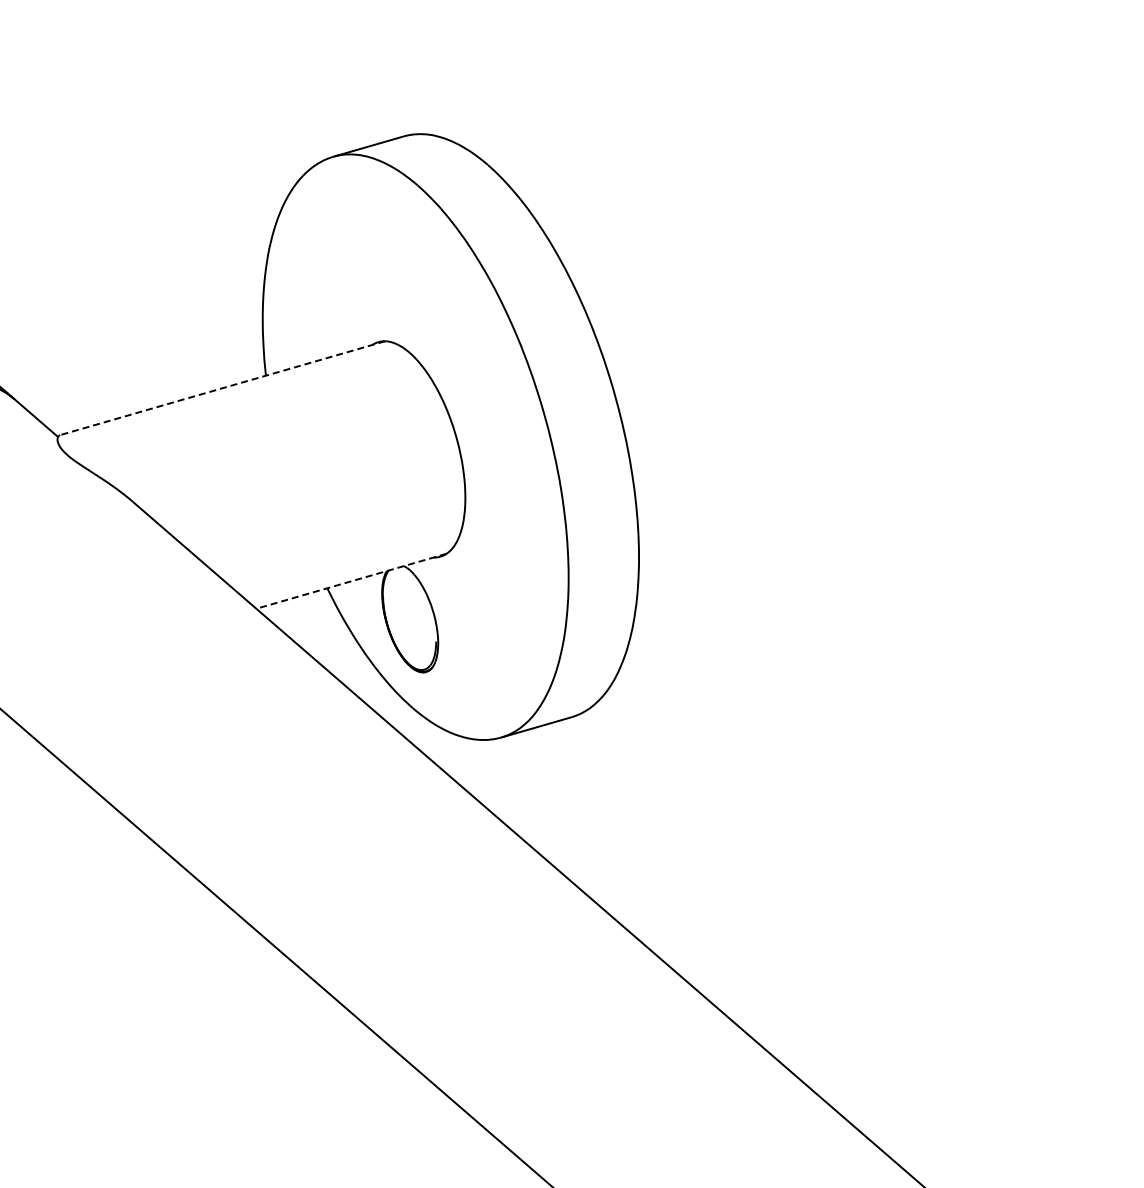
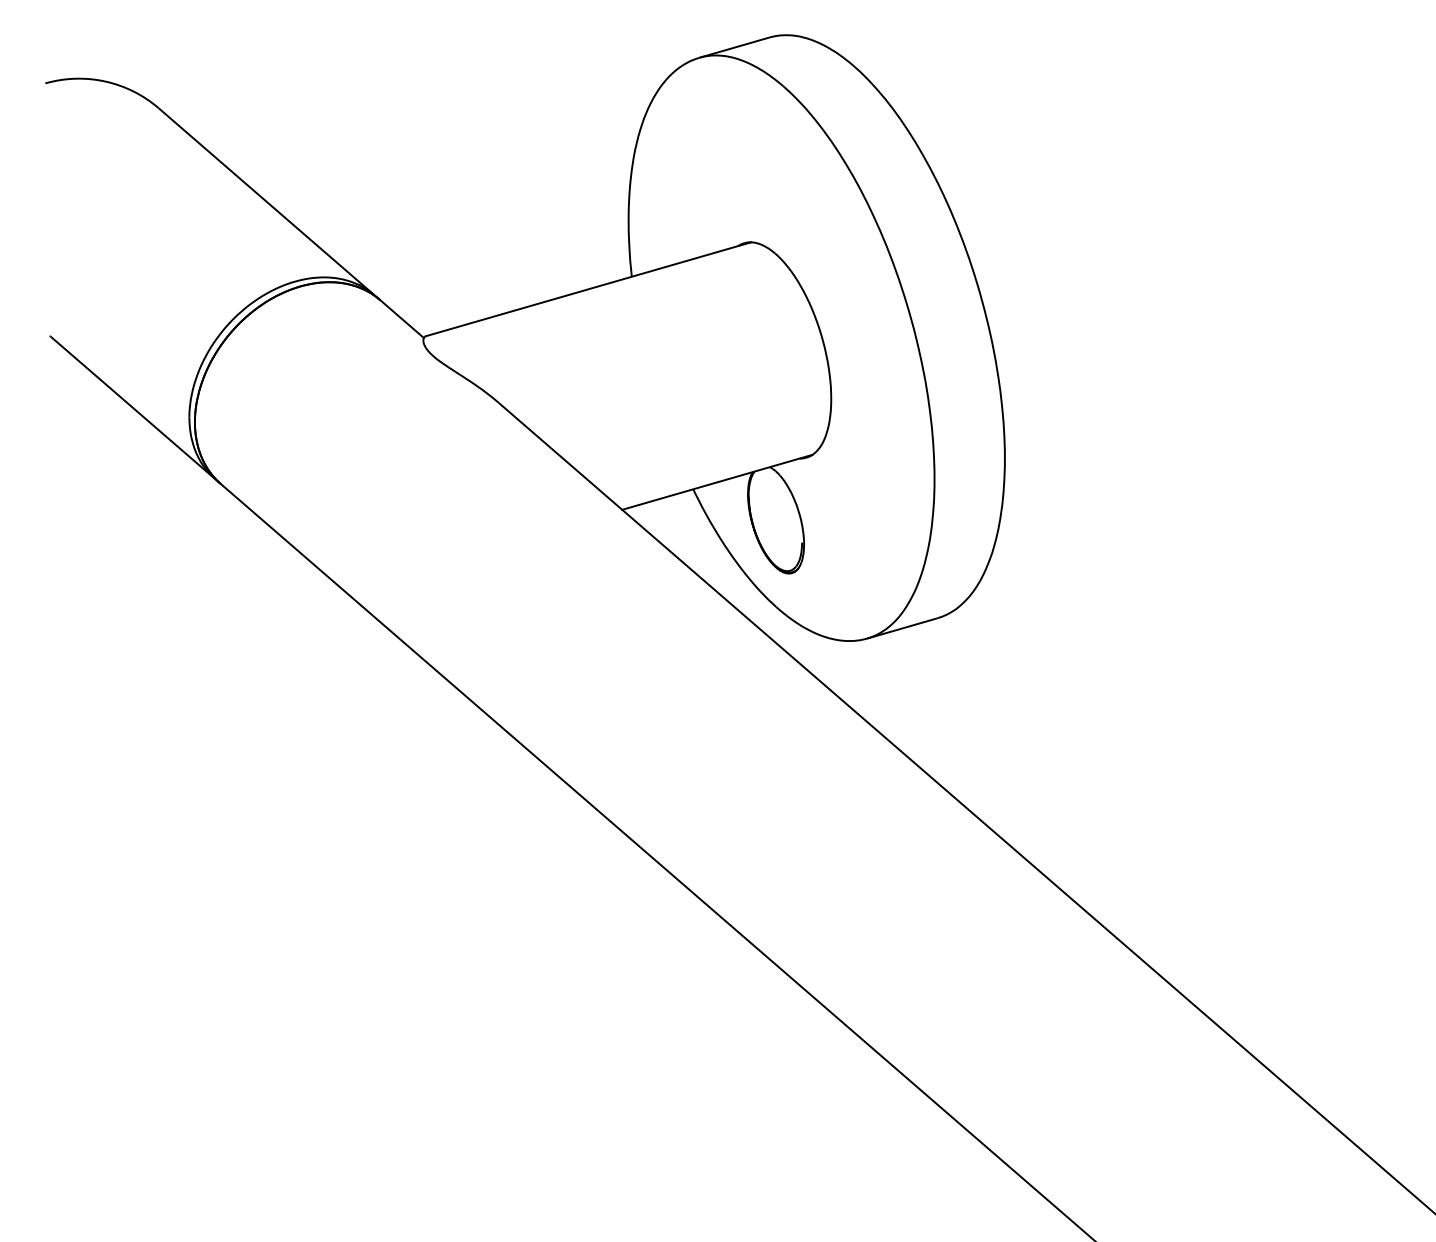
line: (222, 388) -> (588, 289), dashed -> solid
line: (351, 581) -> (717, 482), dashed -> solid

